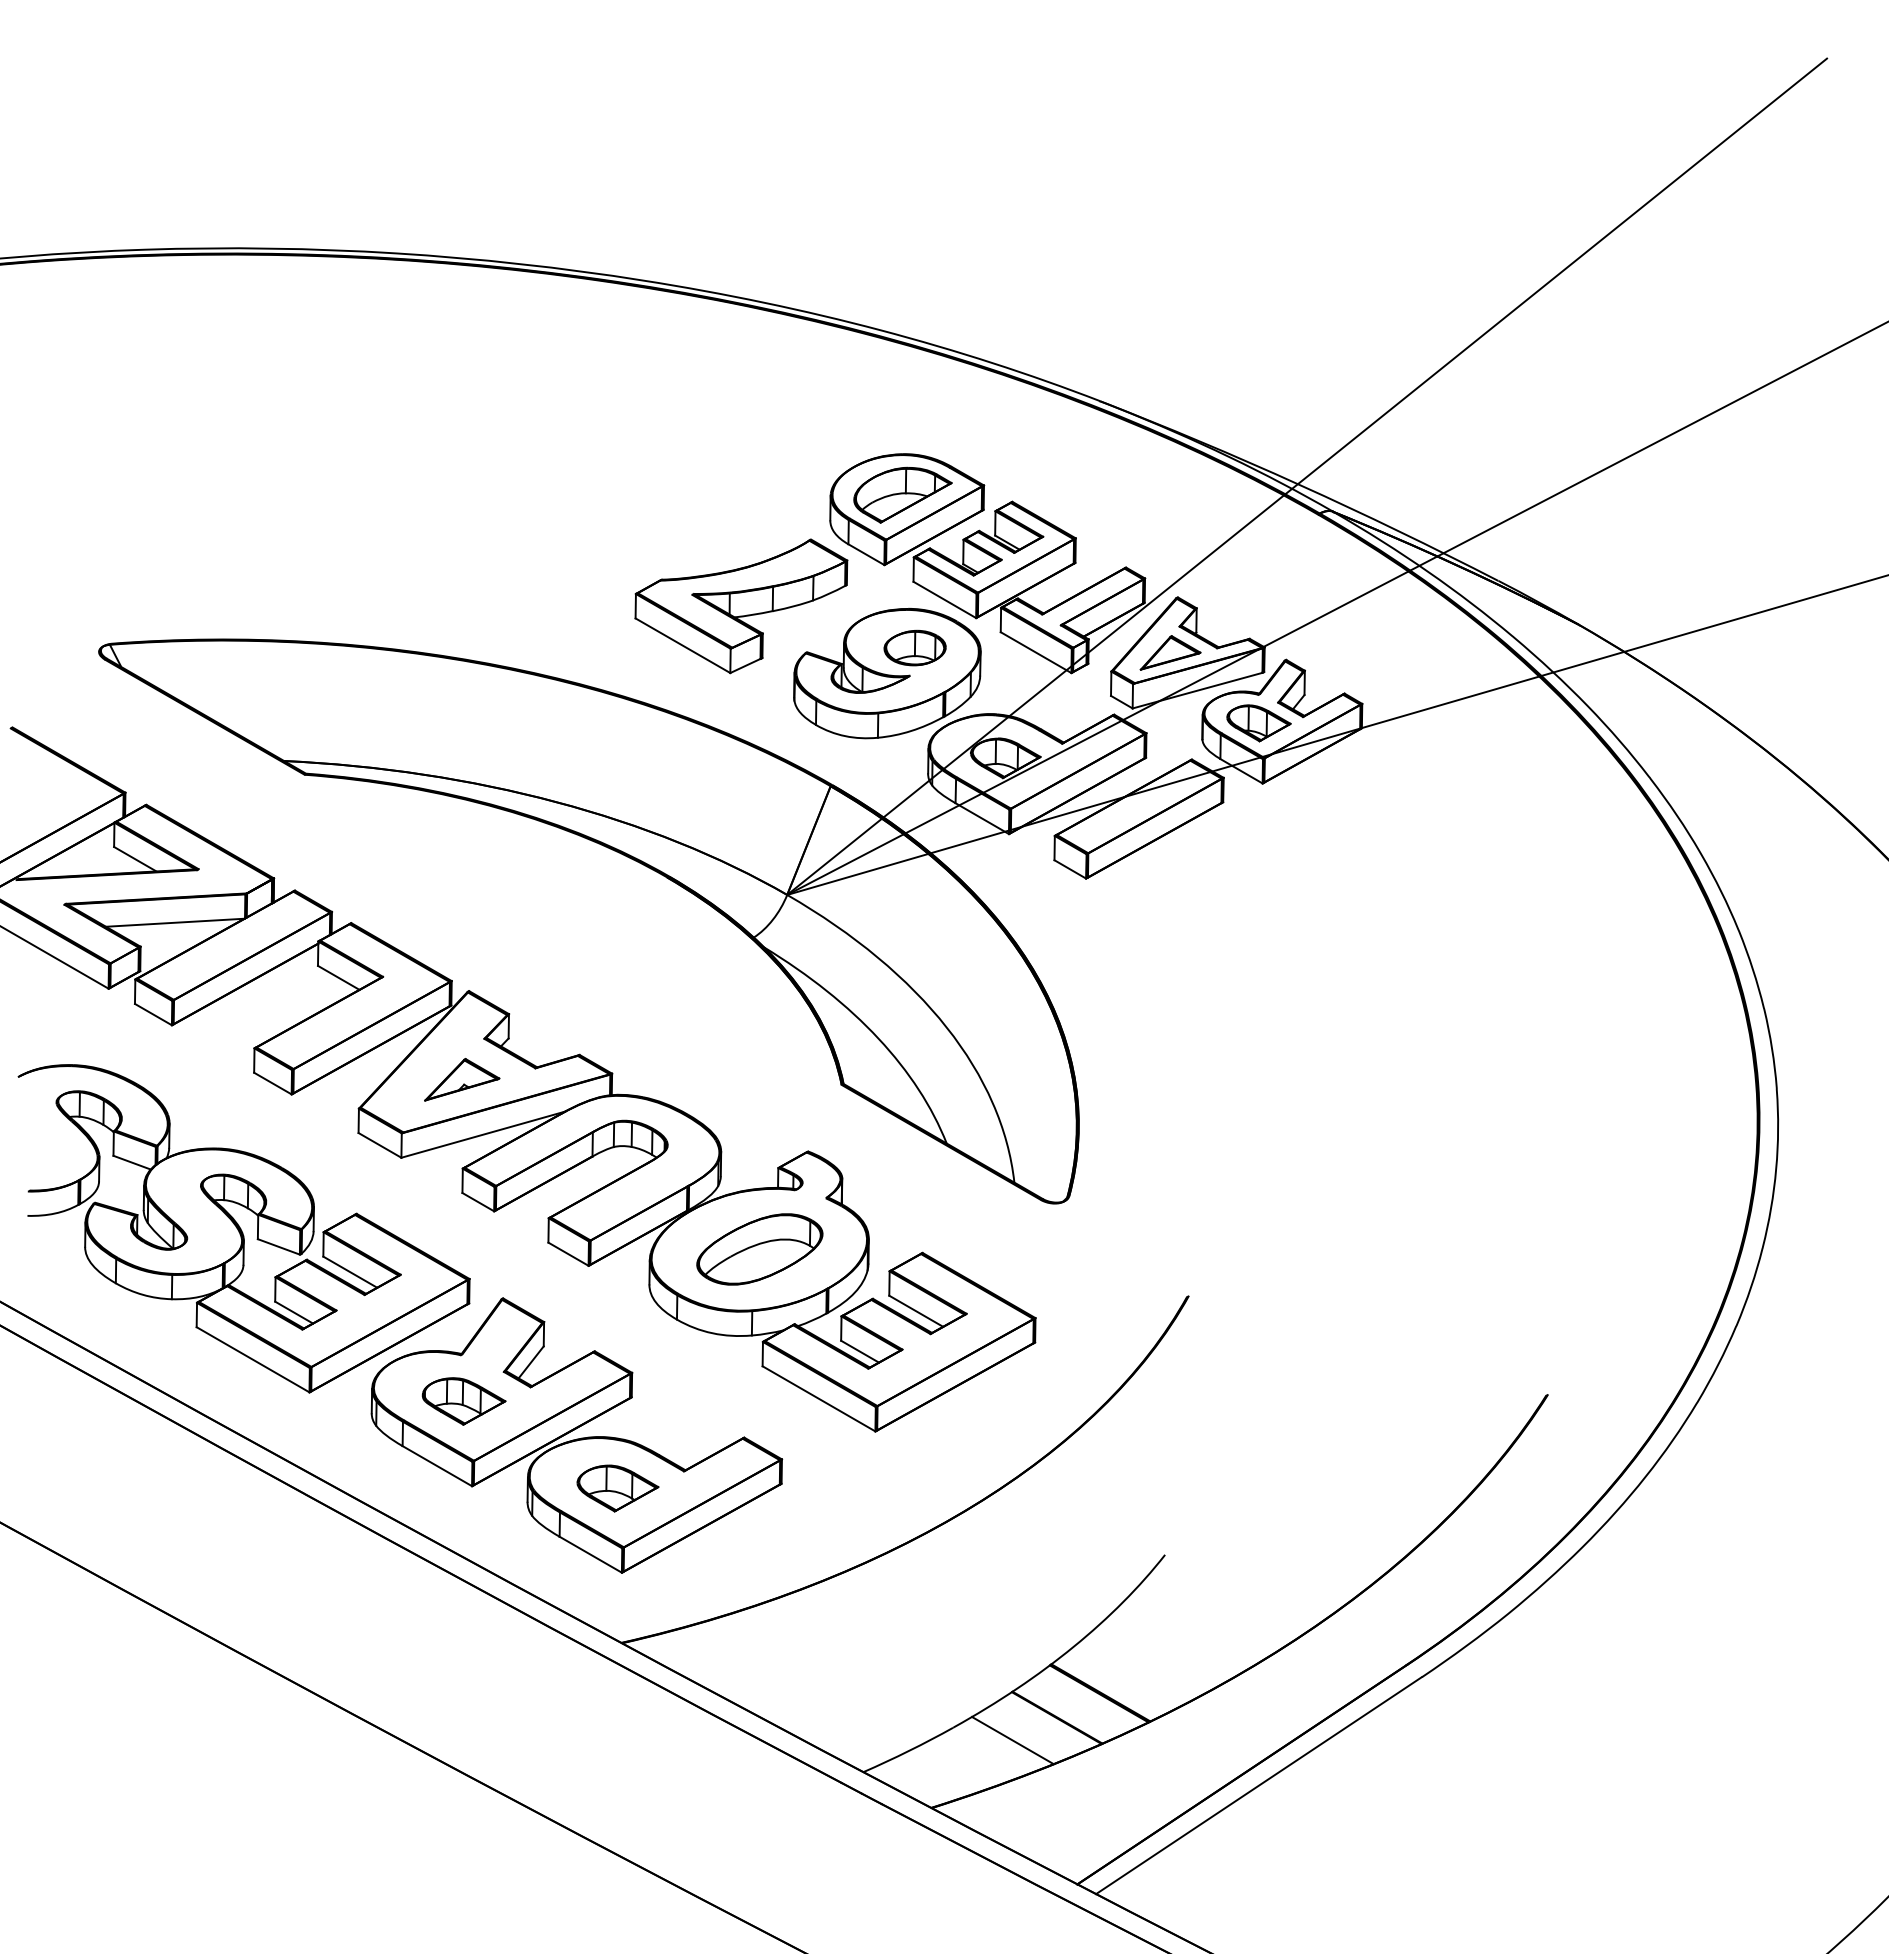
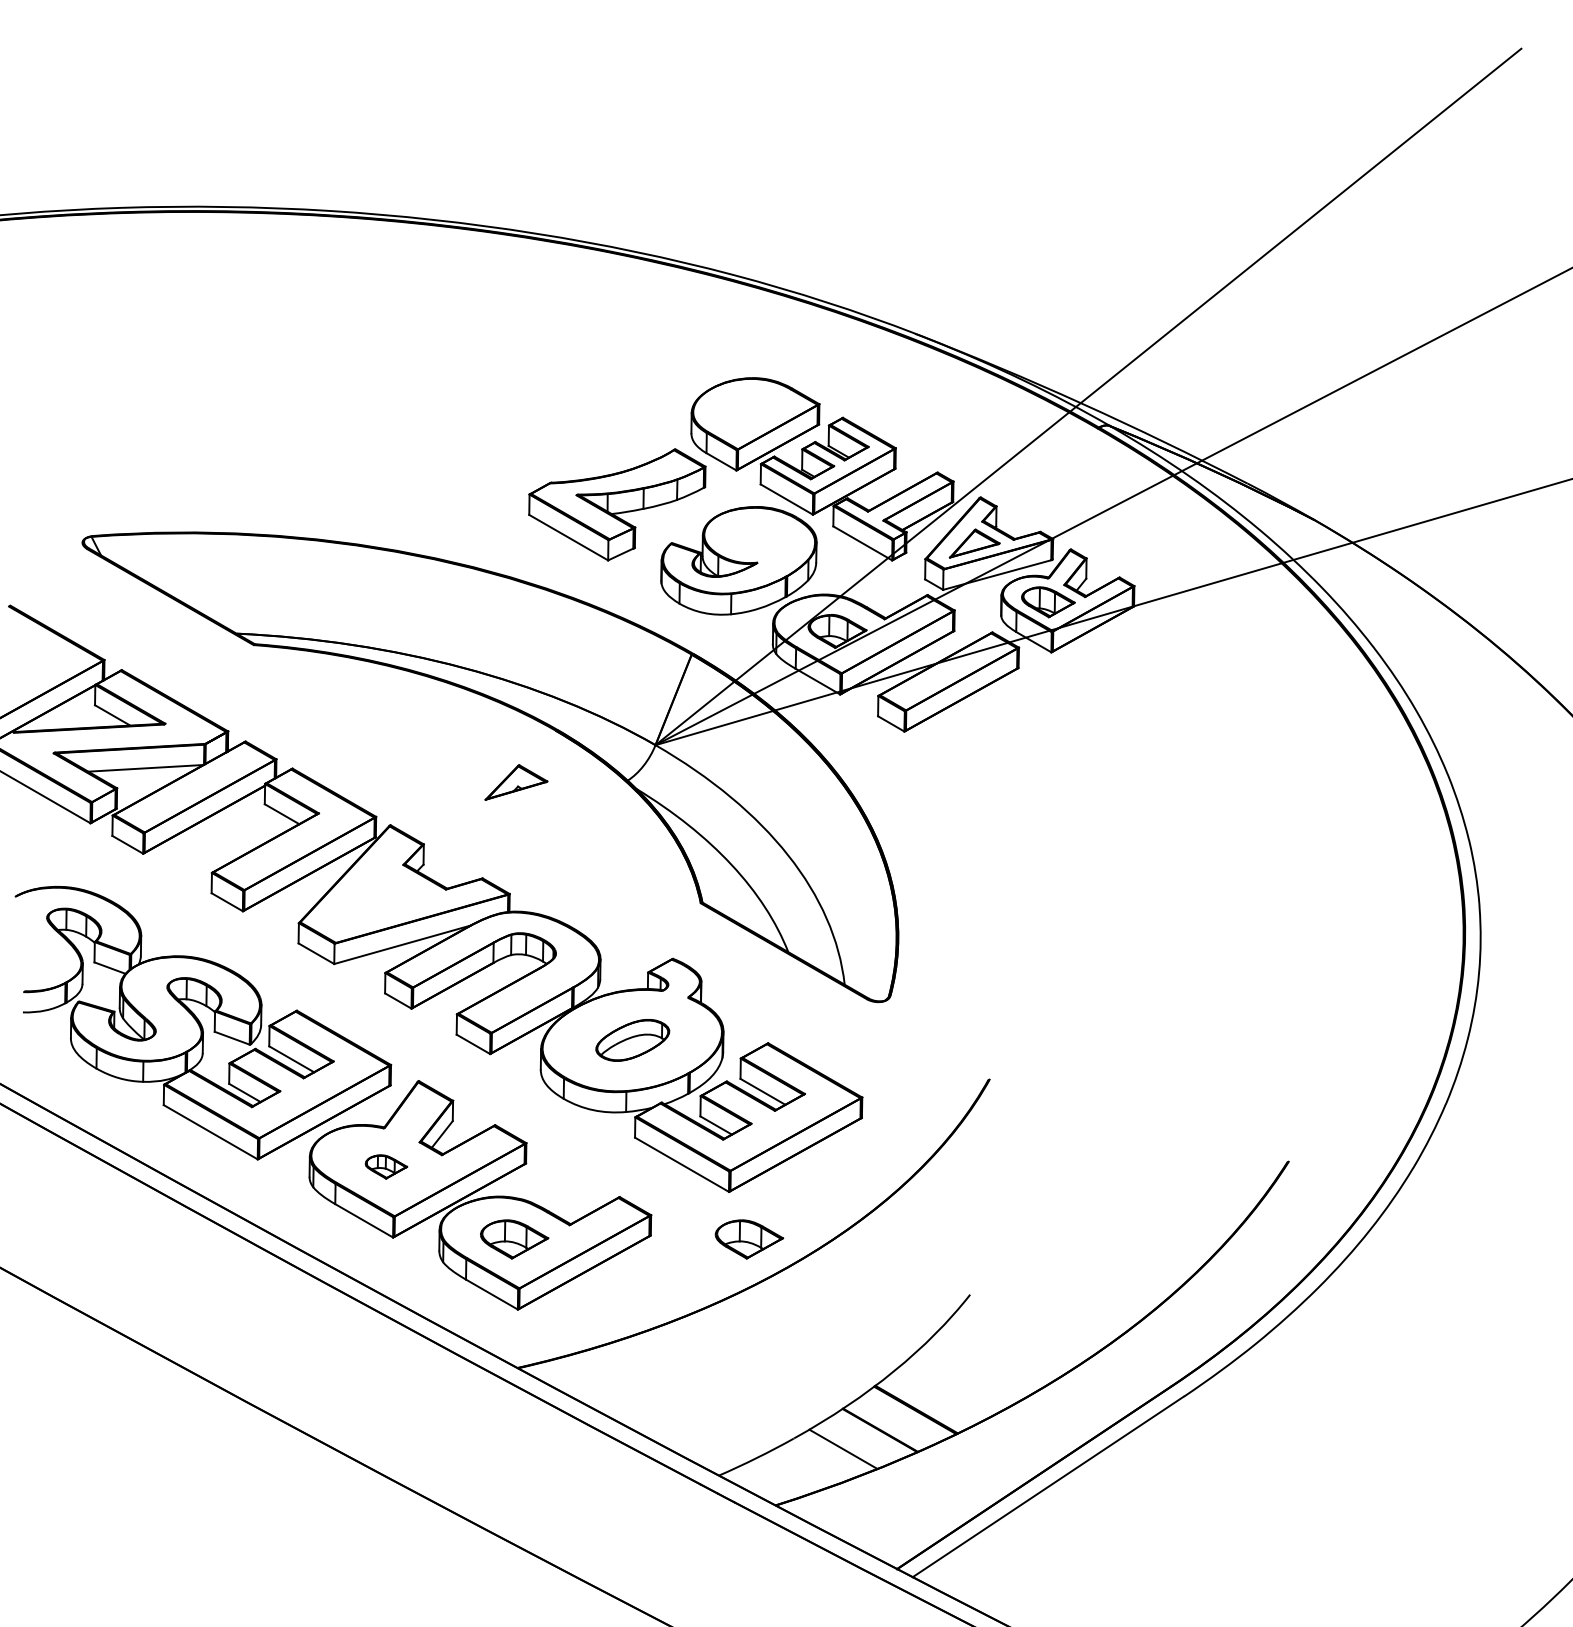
part: (902, 494) -> (751, 411), removed
part: (914, 647) -> (761, 539), removed
part: (462, 1079) -> (516, 782), moved
part: (759, 1249) -> (632, 1040), size x0.7
part: (463, 1401) -> (385, 1166), size x0.6
part: (899, 1488) -> (749, 1239), added

